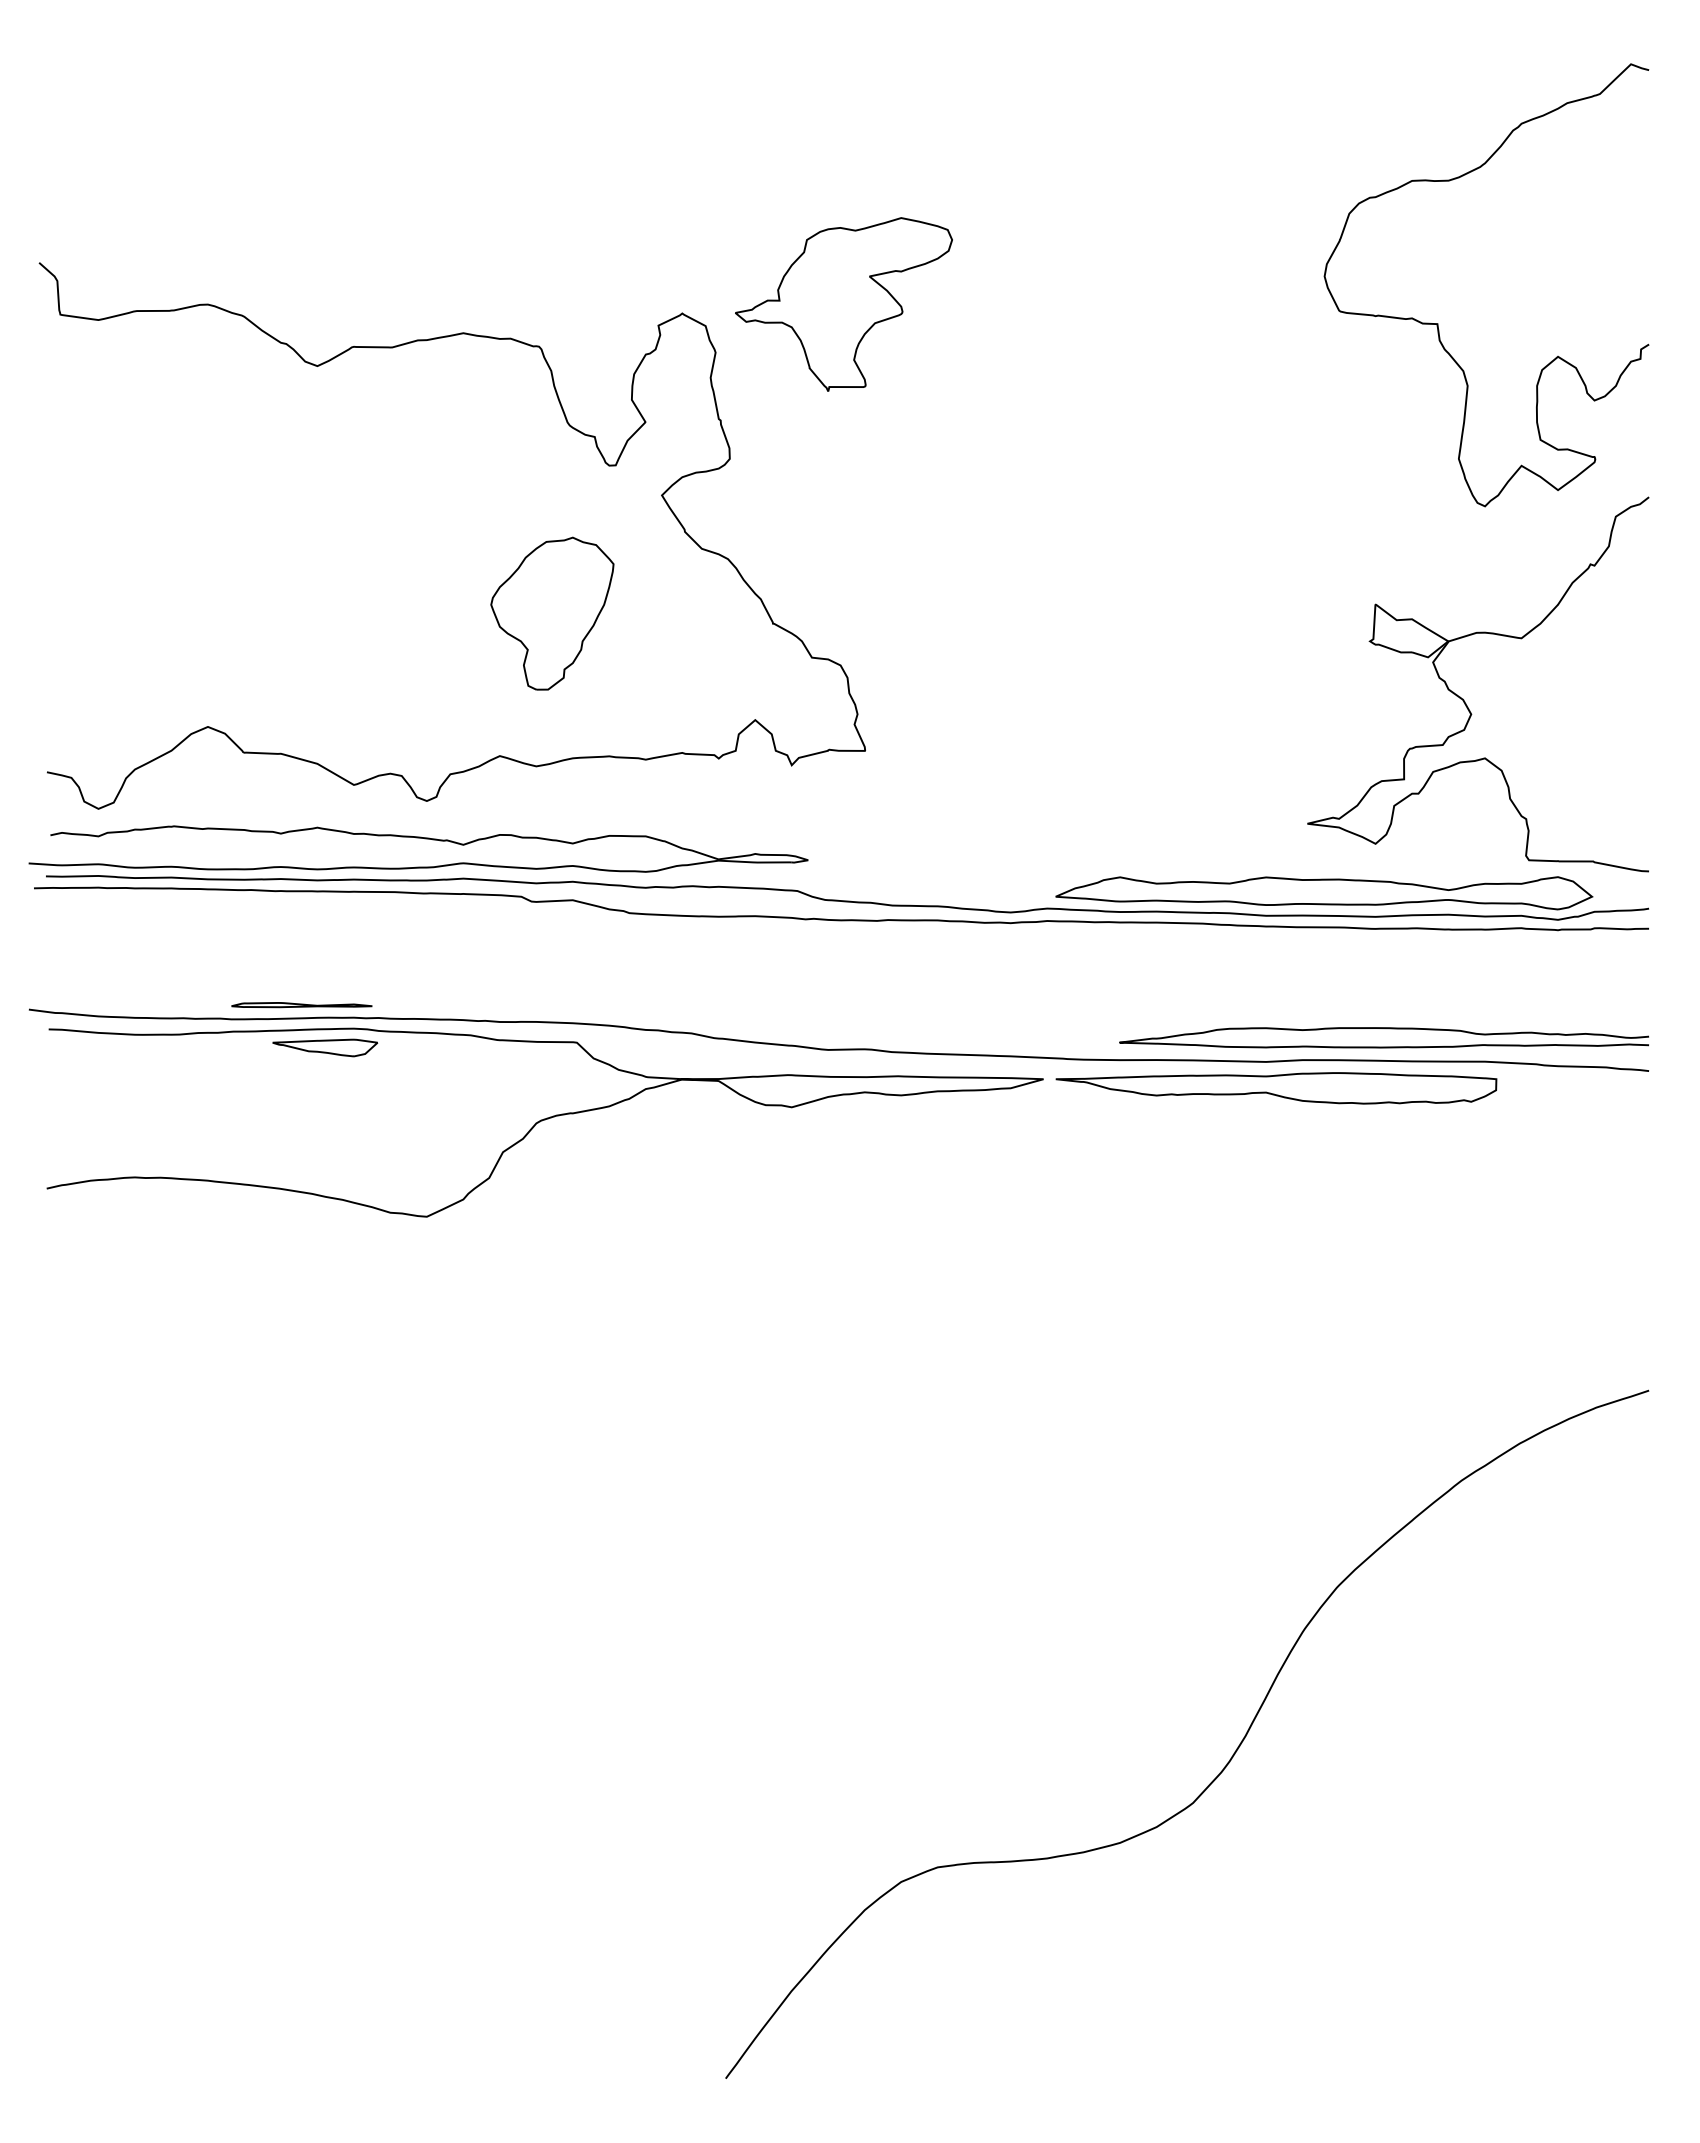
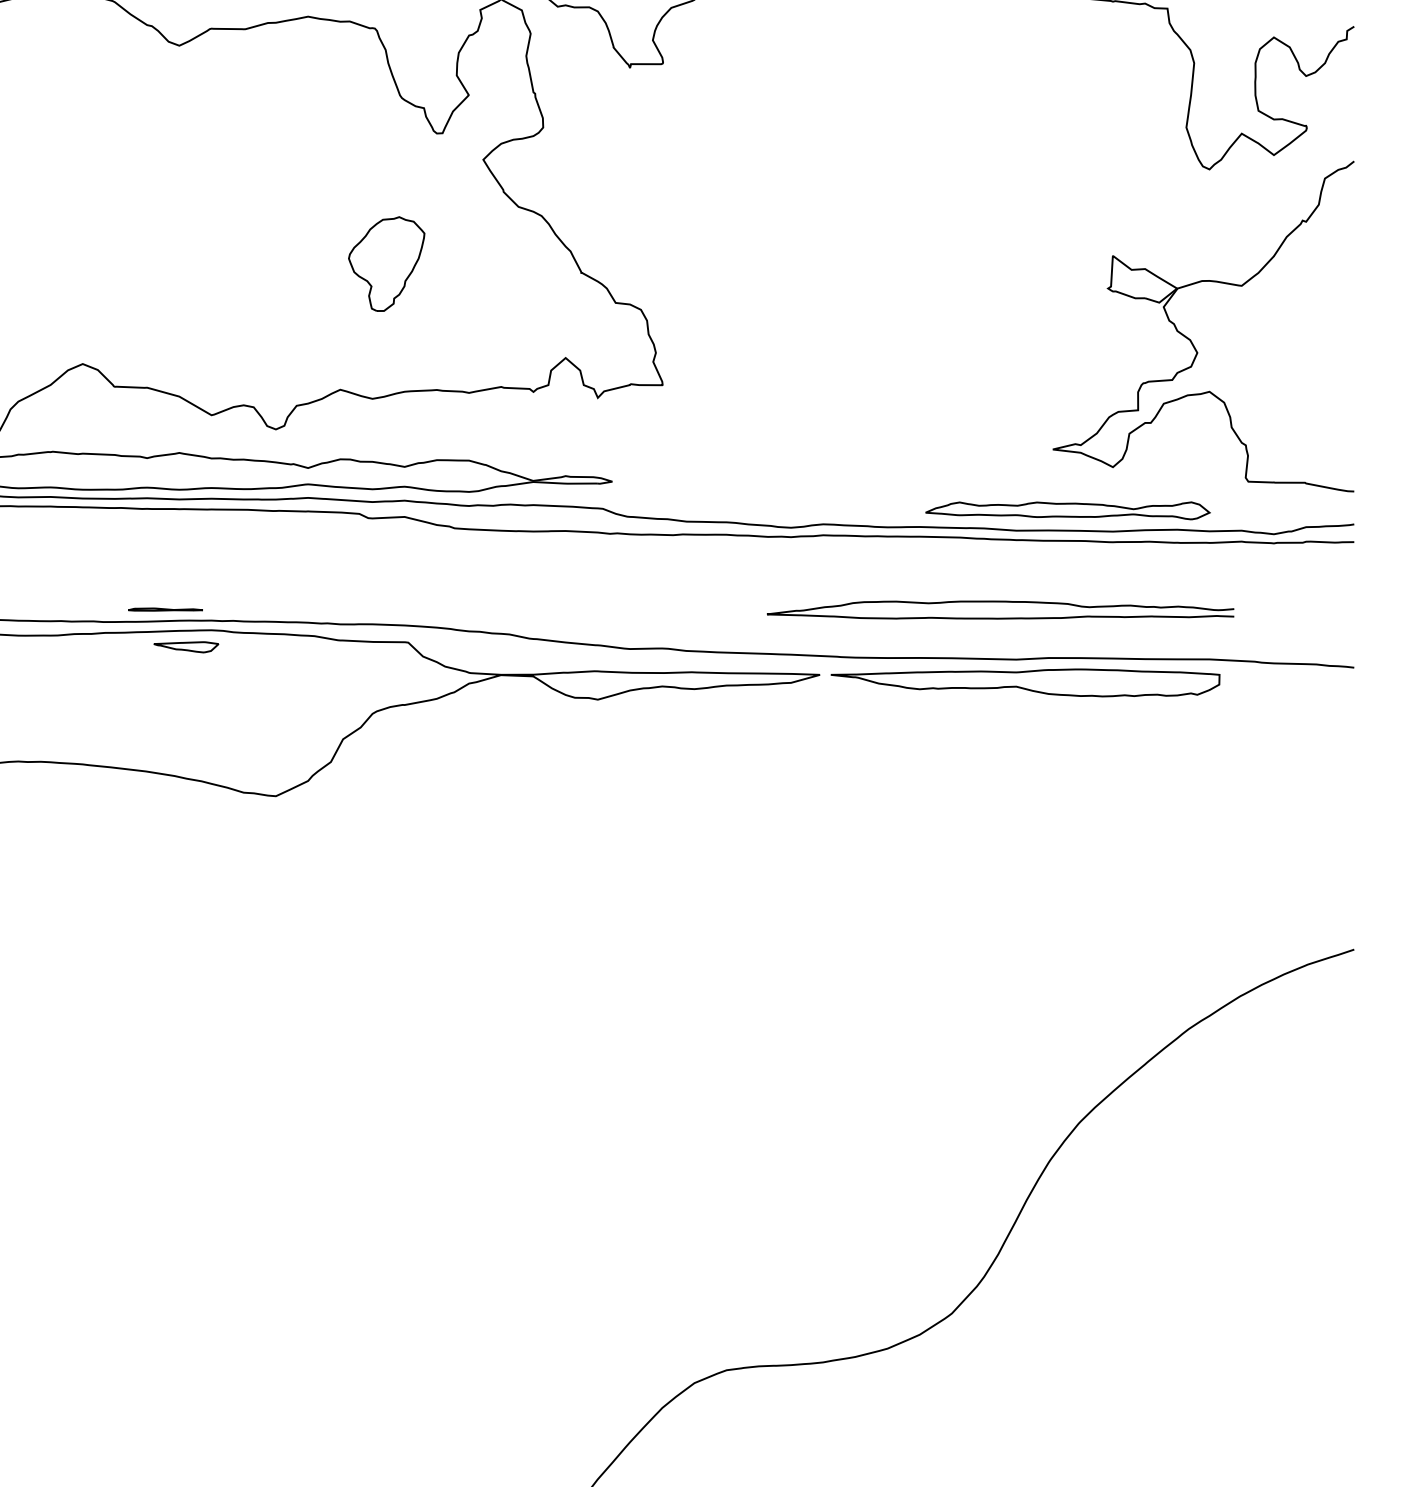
part: (552, 613) -> (386, 263), size x0.7
part: (1324, 893) -> (1067, 511), size x0.6
part: (301, 1005) -> (165, 609), size x0.6
curve: (1385, 1029) -> (1001, 602), moved
part: (325, 1047) -> (186, 646), size x0.7

